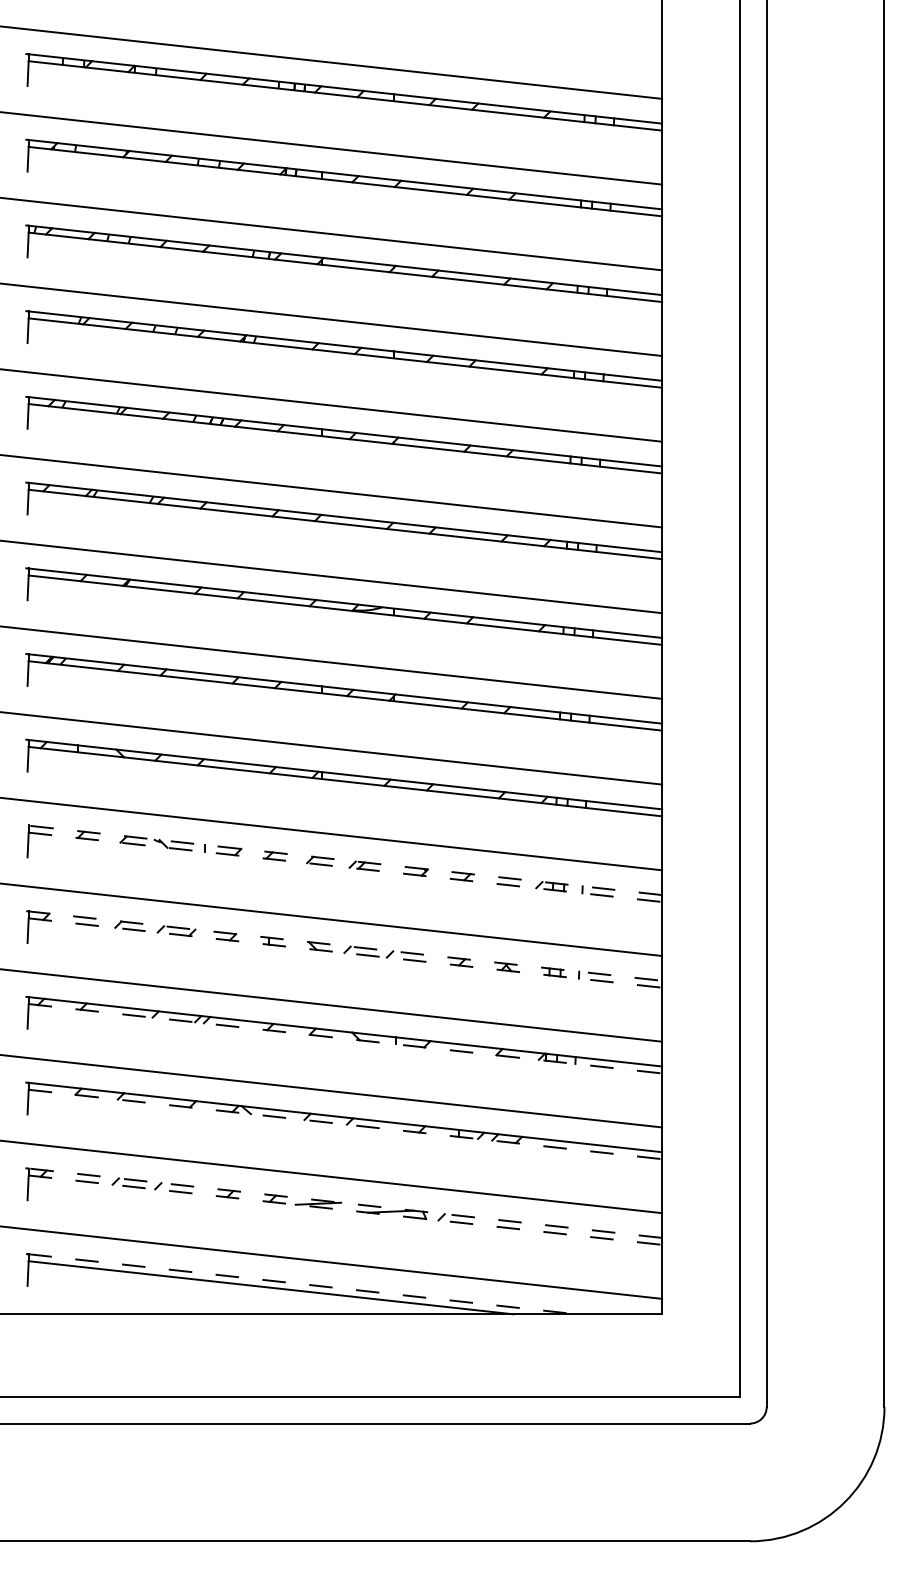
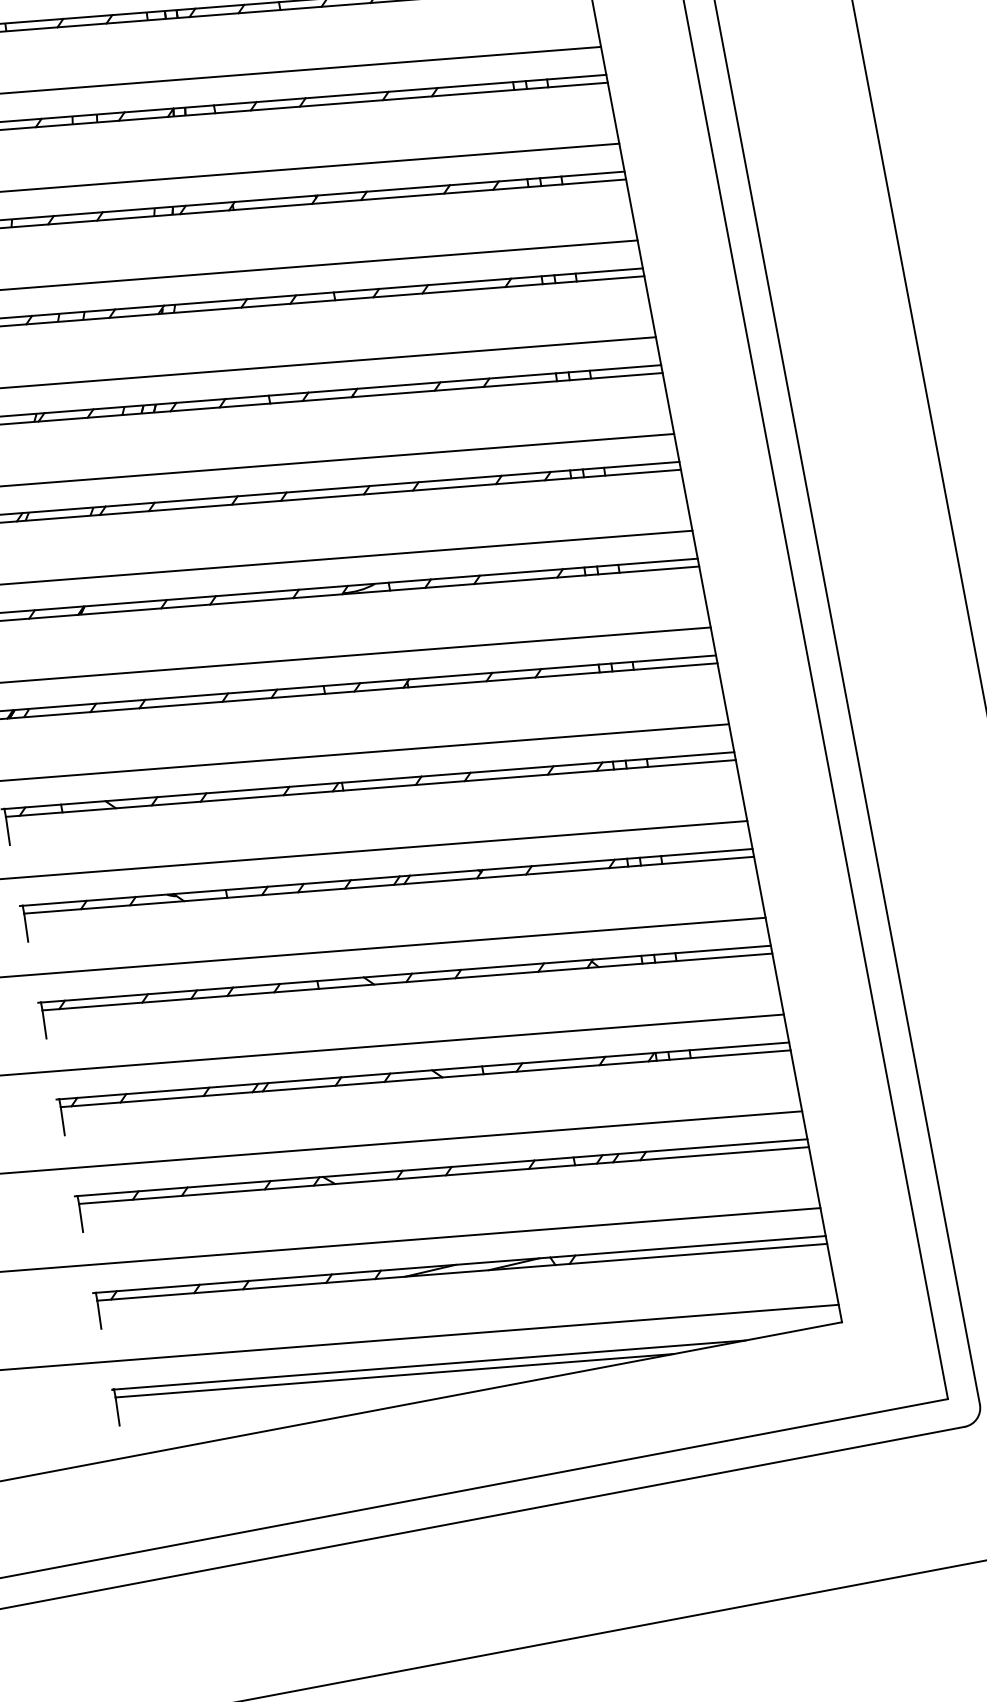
line: (344, 860) -> (386, 877), dashed -> solid
line: (345, 867) -> (389, 885), dashed -> solid
line: (344, 945) -> (404, 973), dashed -> solid
line: (345, 953) -> (407, 982), dashed -> solid
line: (345, 1038) -> (425, 1078), dashed -> solid
line: (345, 1124) -> (444, 1175), dashed -> solid
line: (345, 1203) -> (460, 1264), dashed -> solid
line: (345, 1210) -> (462, 1272), dashed -> solid
line: (302, 1284) -> (429, 1365), dashed -> solid

